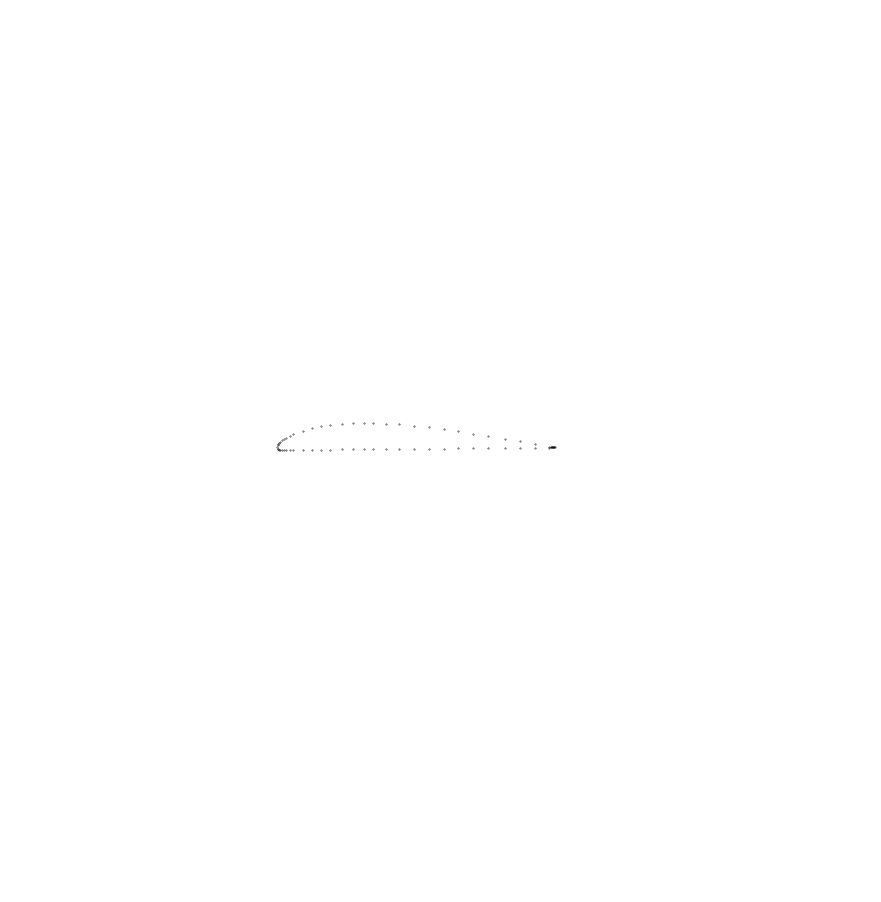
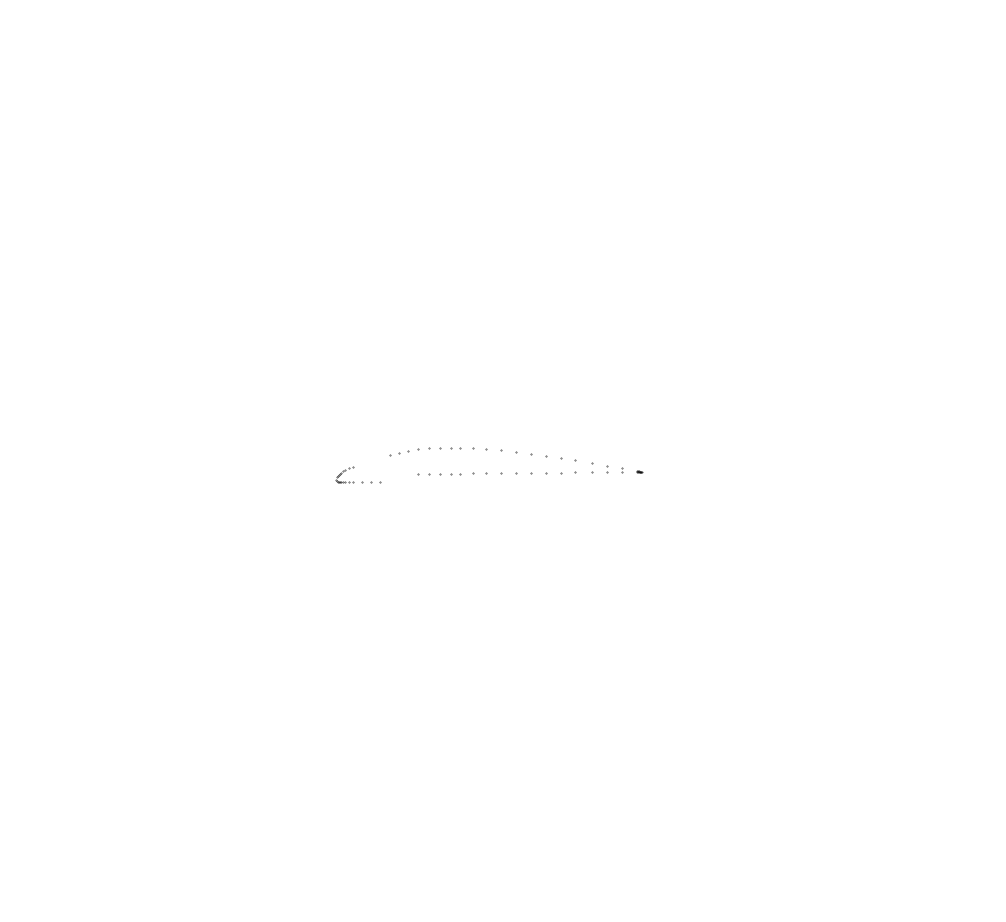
part: (294, 436) -> (353, 468), moved

